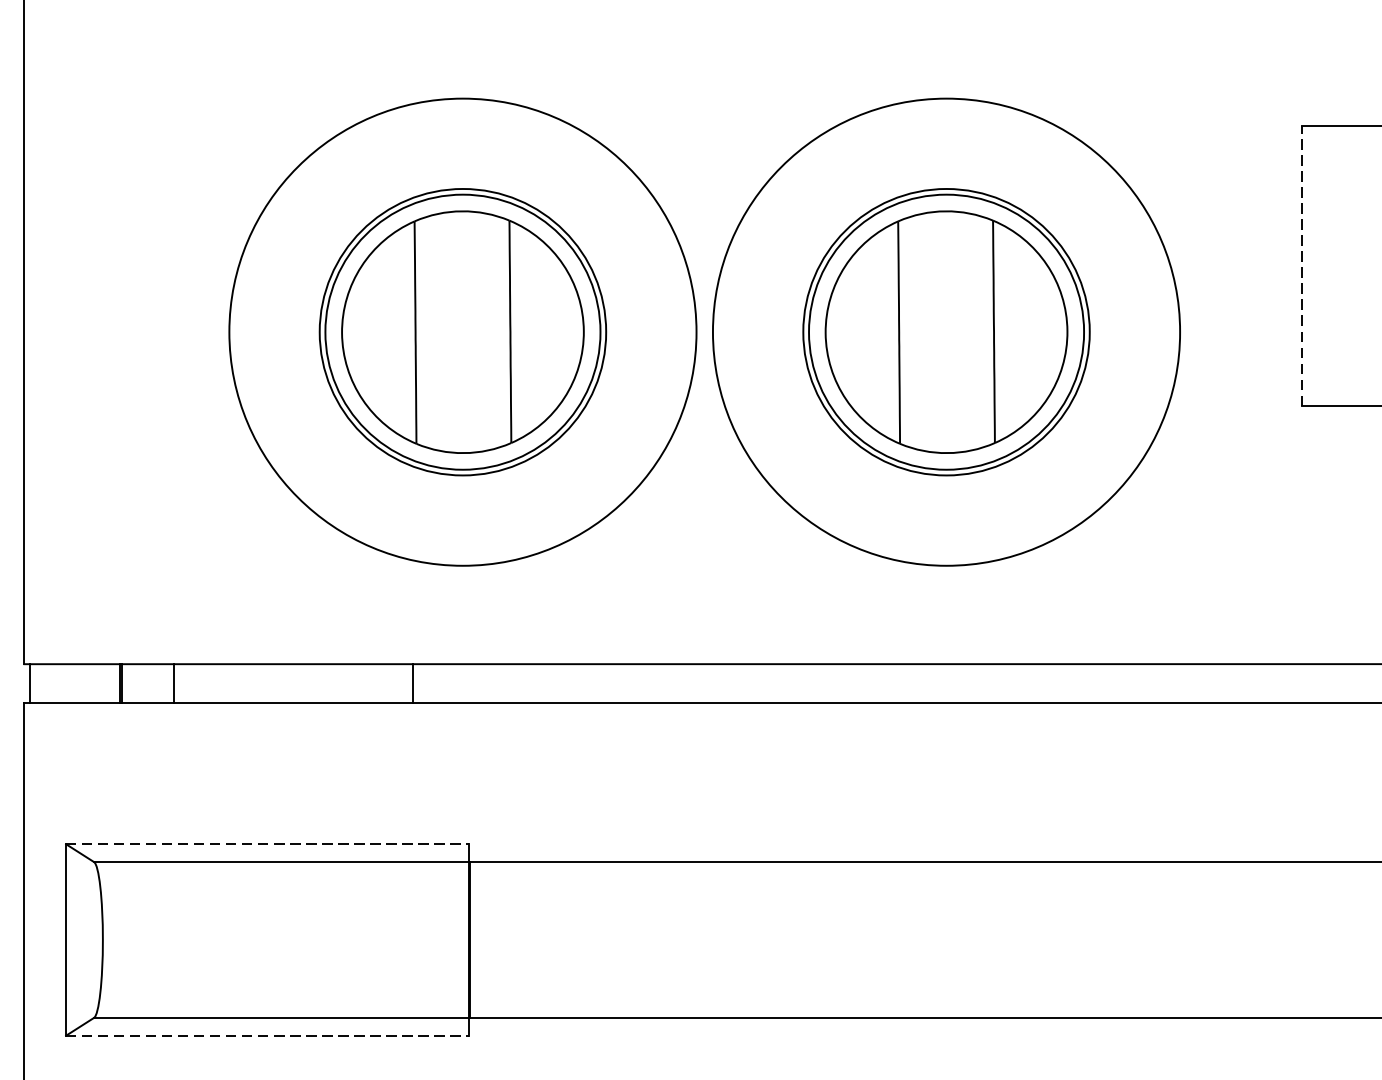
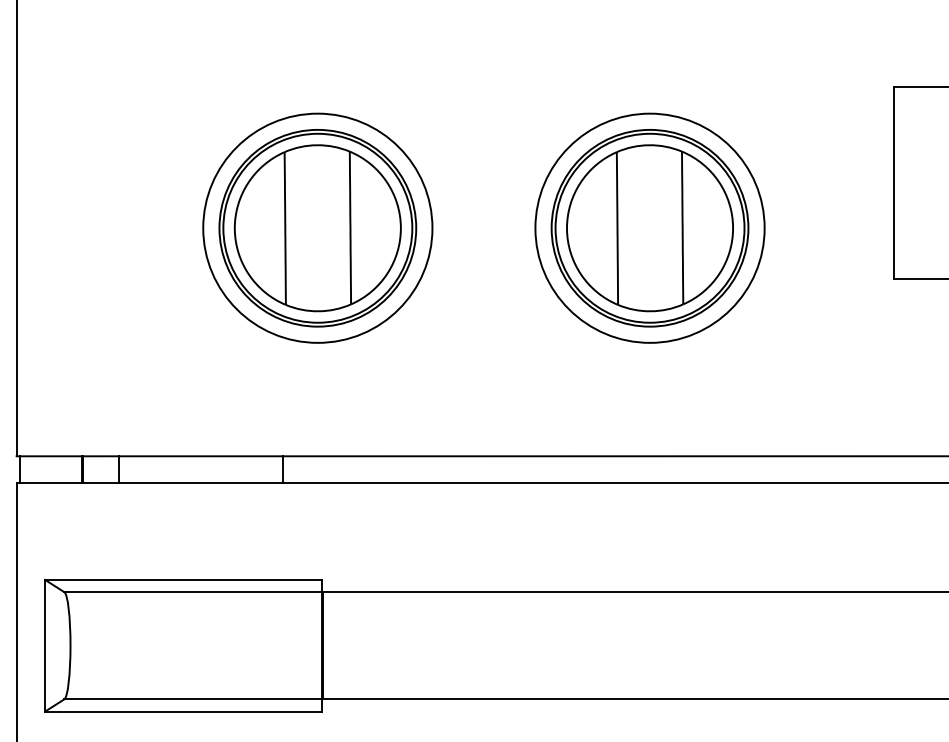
line: (1302, 265) -> (894, 182), dashed -> solid
circle: (462, 331) -> (317, 227), size x0.71
circle: (945, 331) -> (649, 227), size x0.71
line: (268, 844) -> (184, 580), dashed -> solid
line: (268, 1035) -> (184, 711), dashed -> solid

